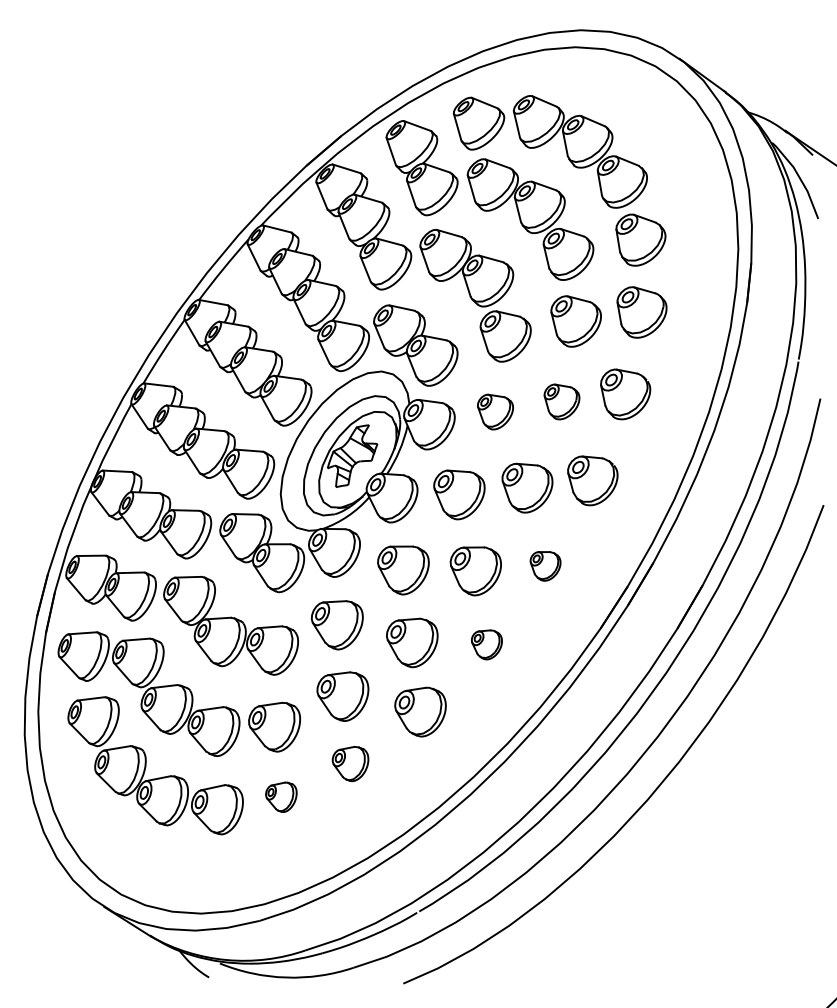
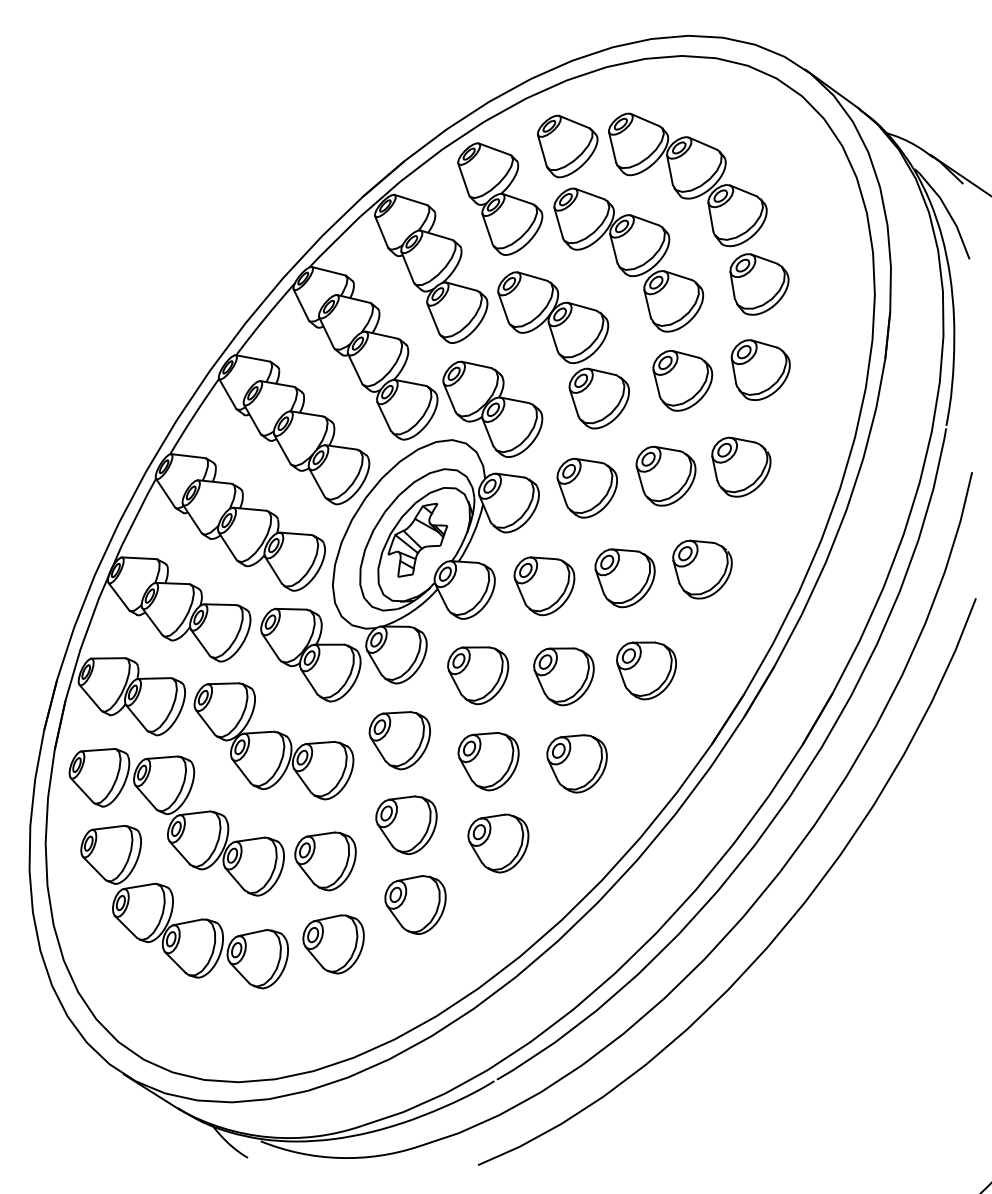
part: (561, 401) -> (665, 475), size x1.43
part: (494, 411) -> (586, 487), size x1.43
part: (545, 566) -> (646, 670), size x1.67
part: (486, 644) -> (576, 763), size x1.67
part: (350, 763) -> (415, 904), size x1.43
part: (281, 797) -> (333, 944), size x1.67

